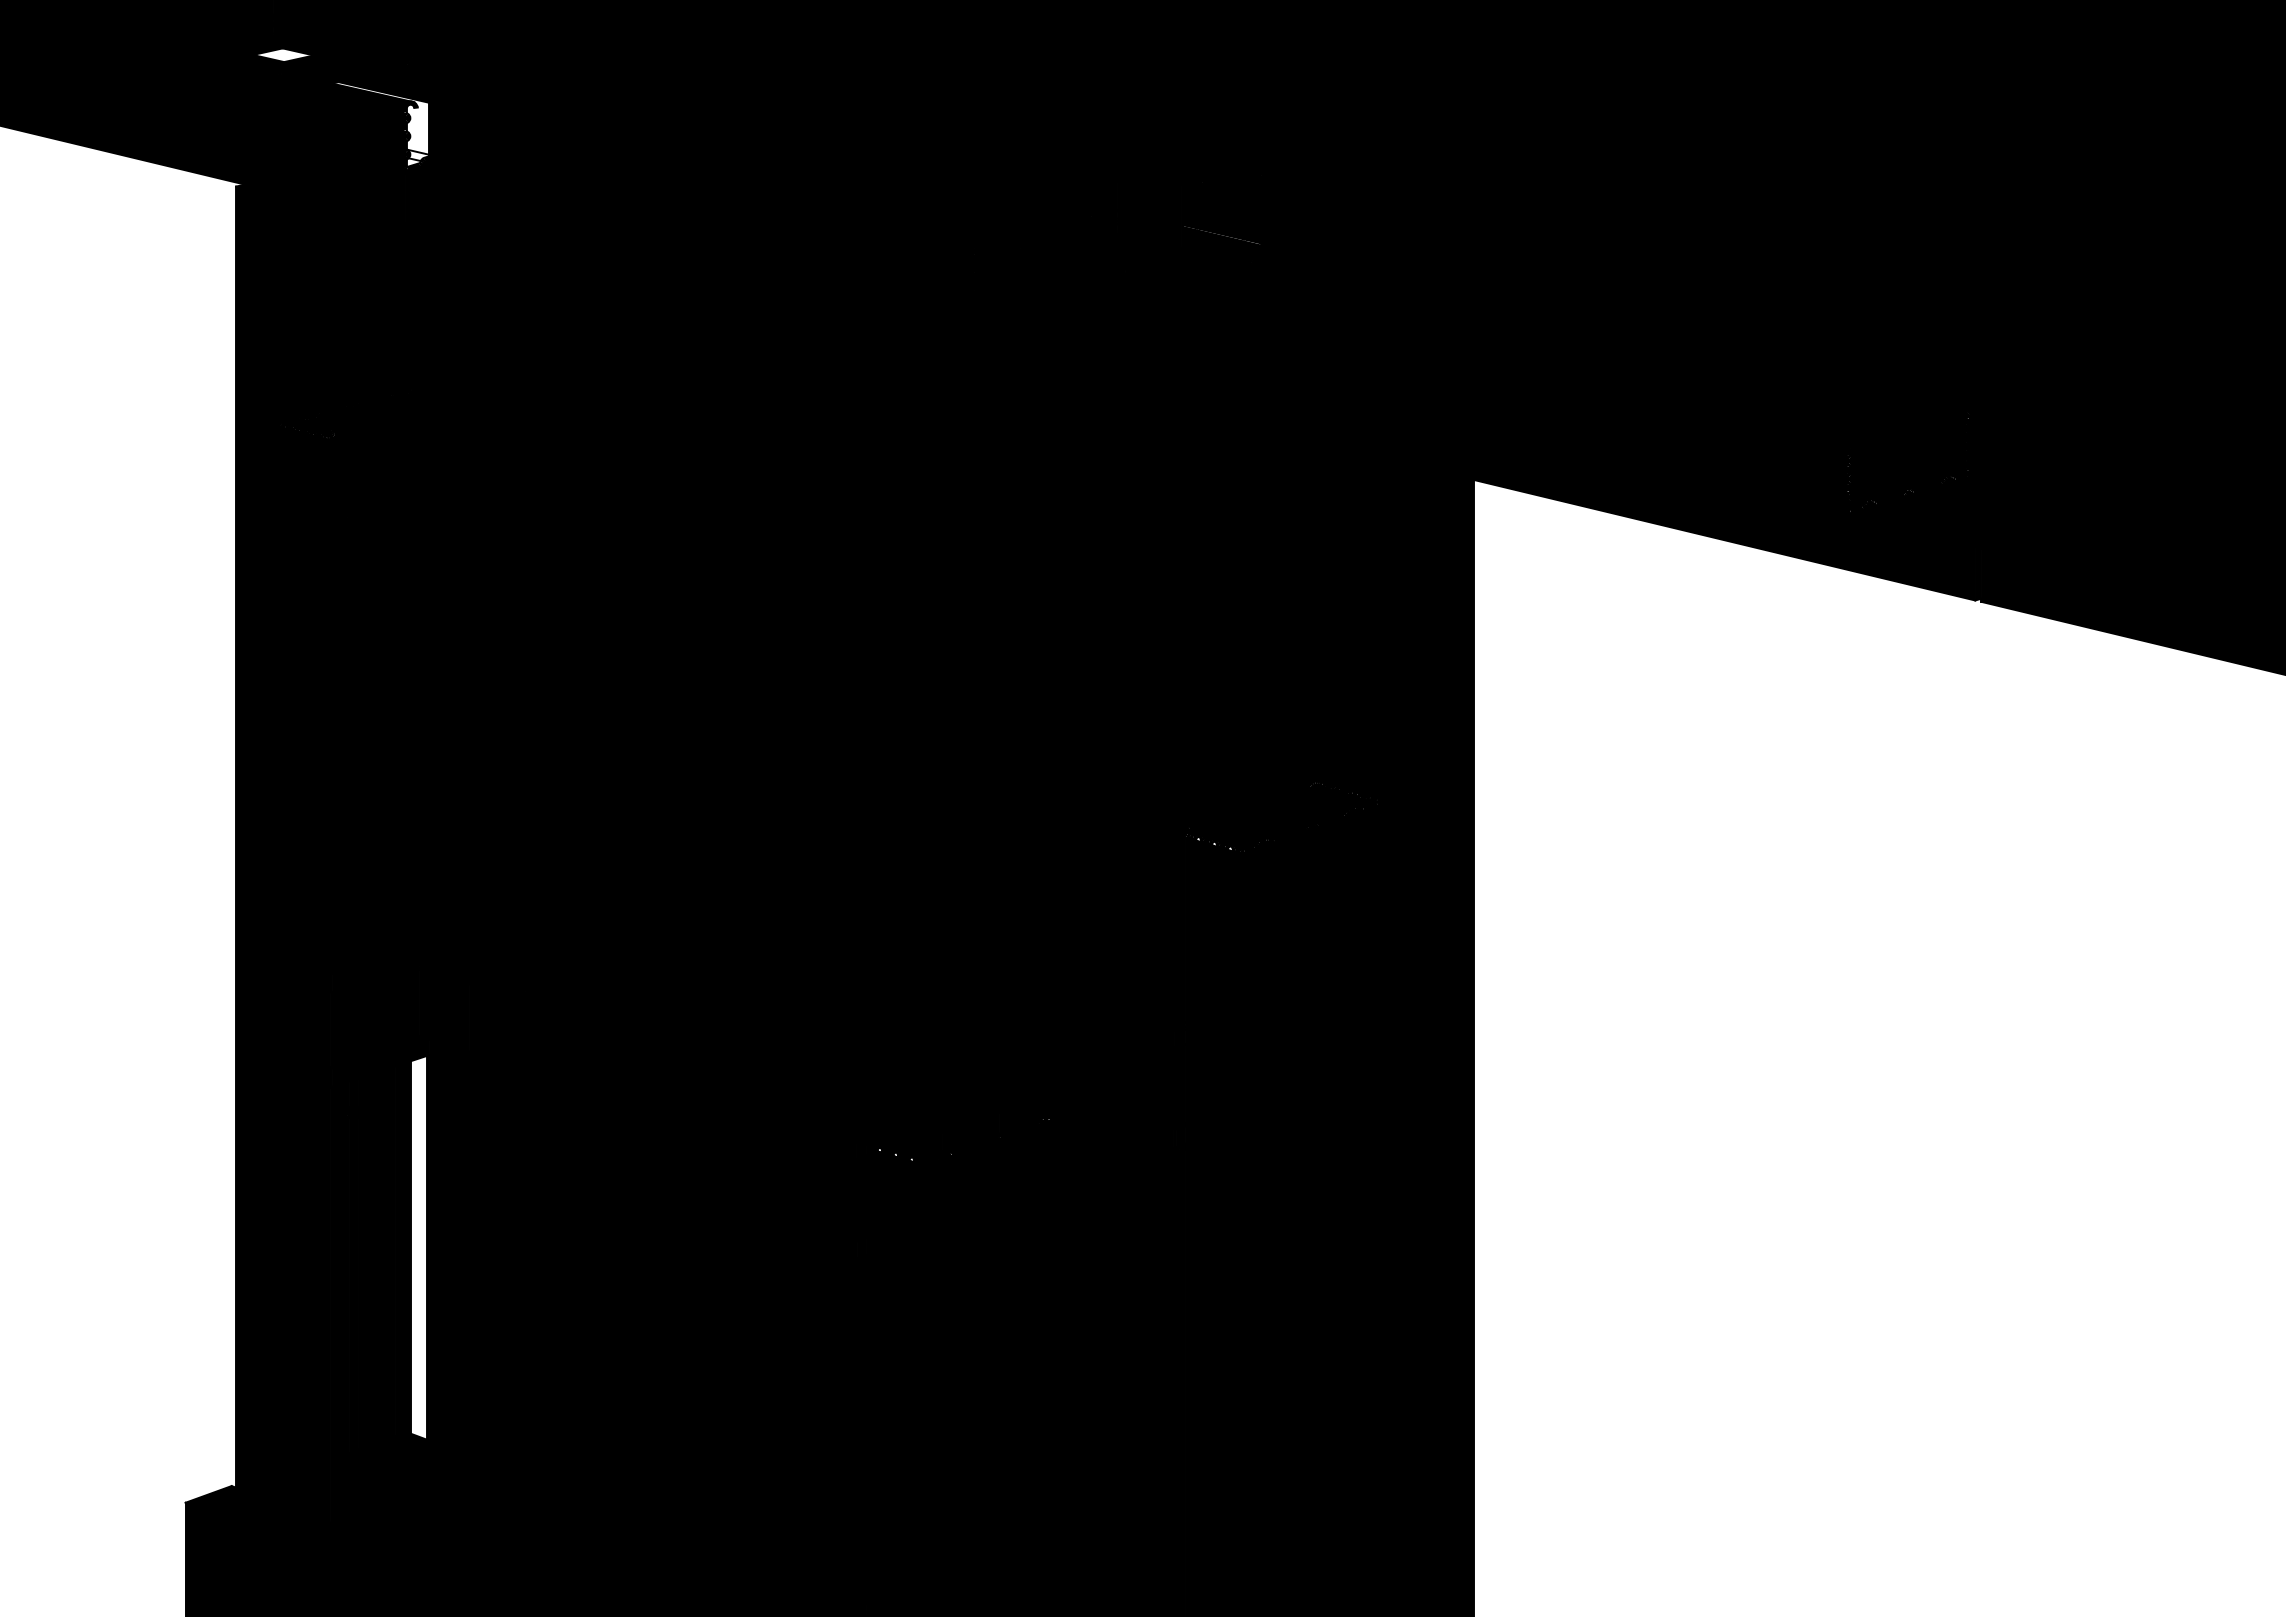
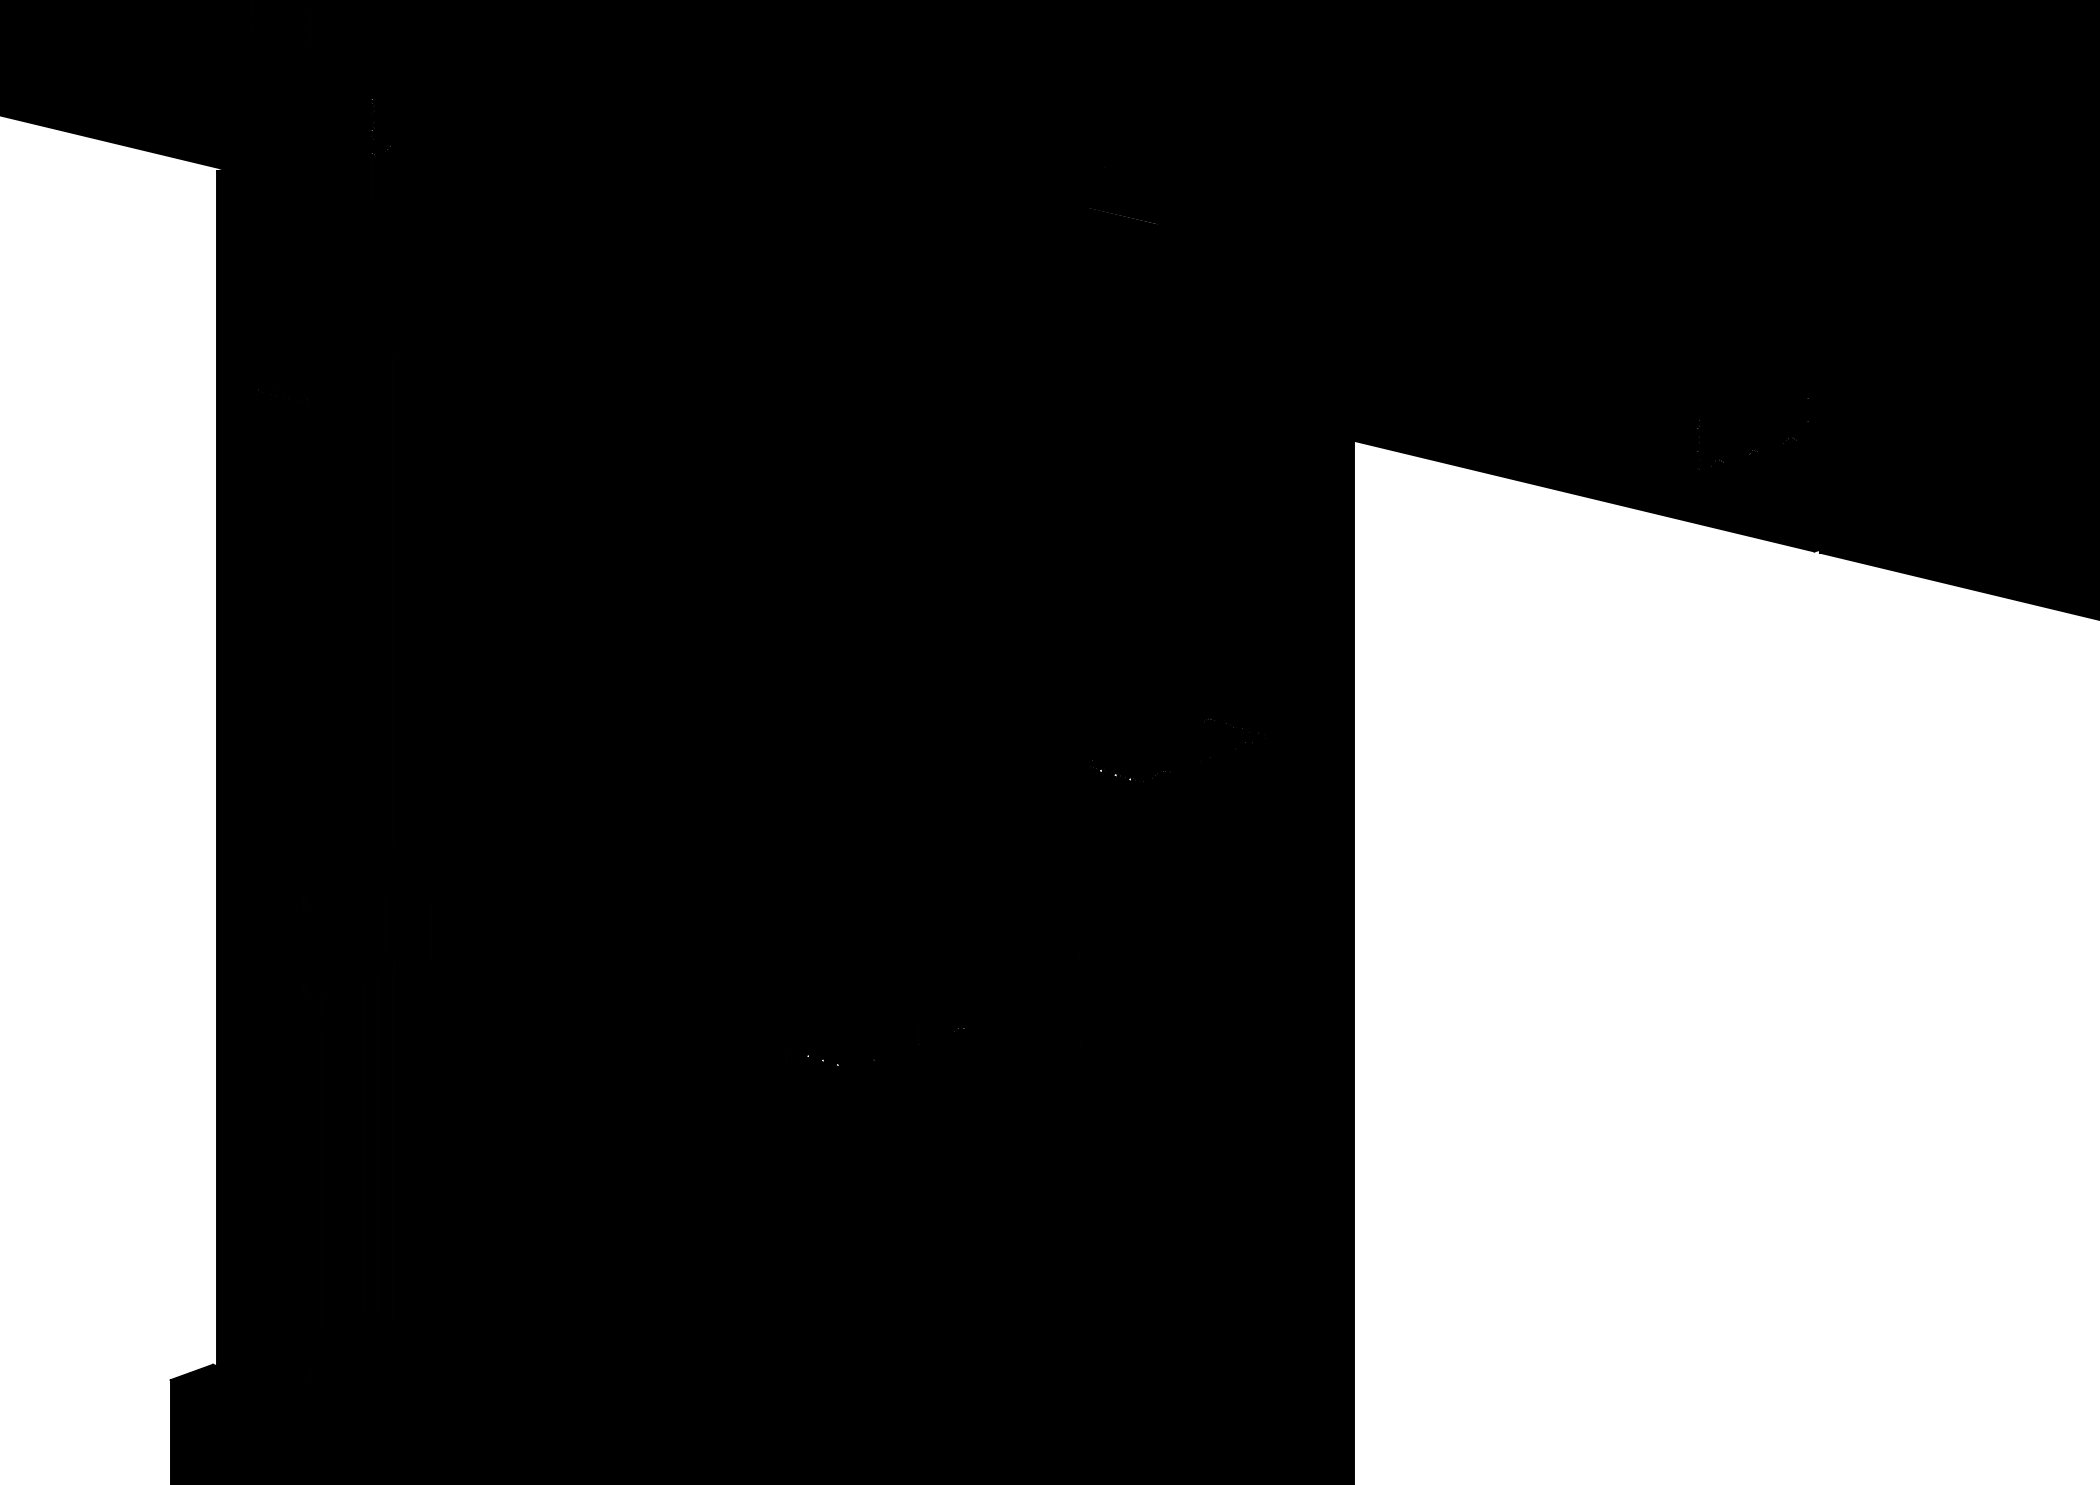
fill: (283, 55) -> (260, 50), added
fill: (380, 124) -> (349, 114), added
fill: (418, 1247) -> (384, 1145), added

